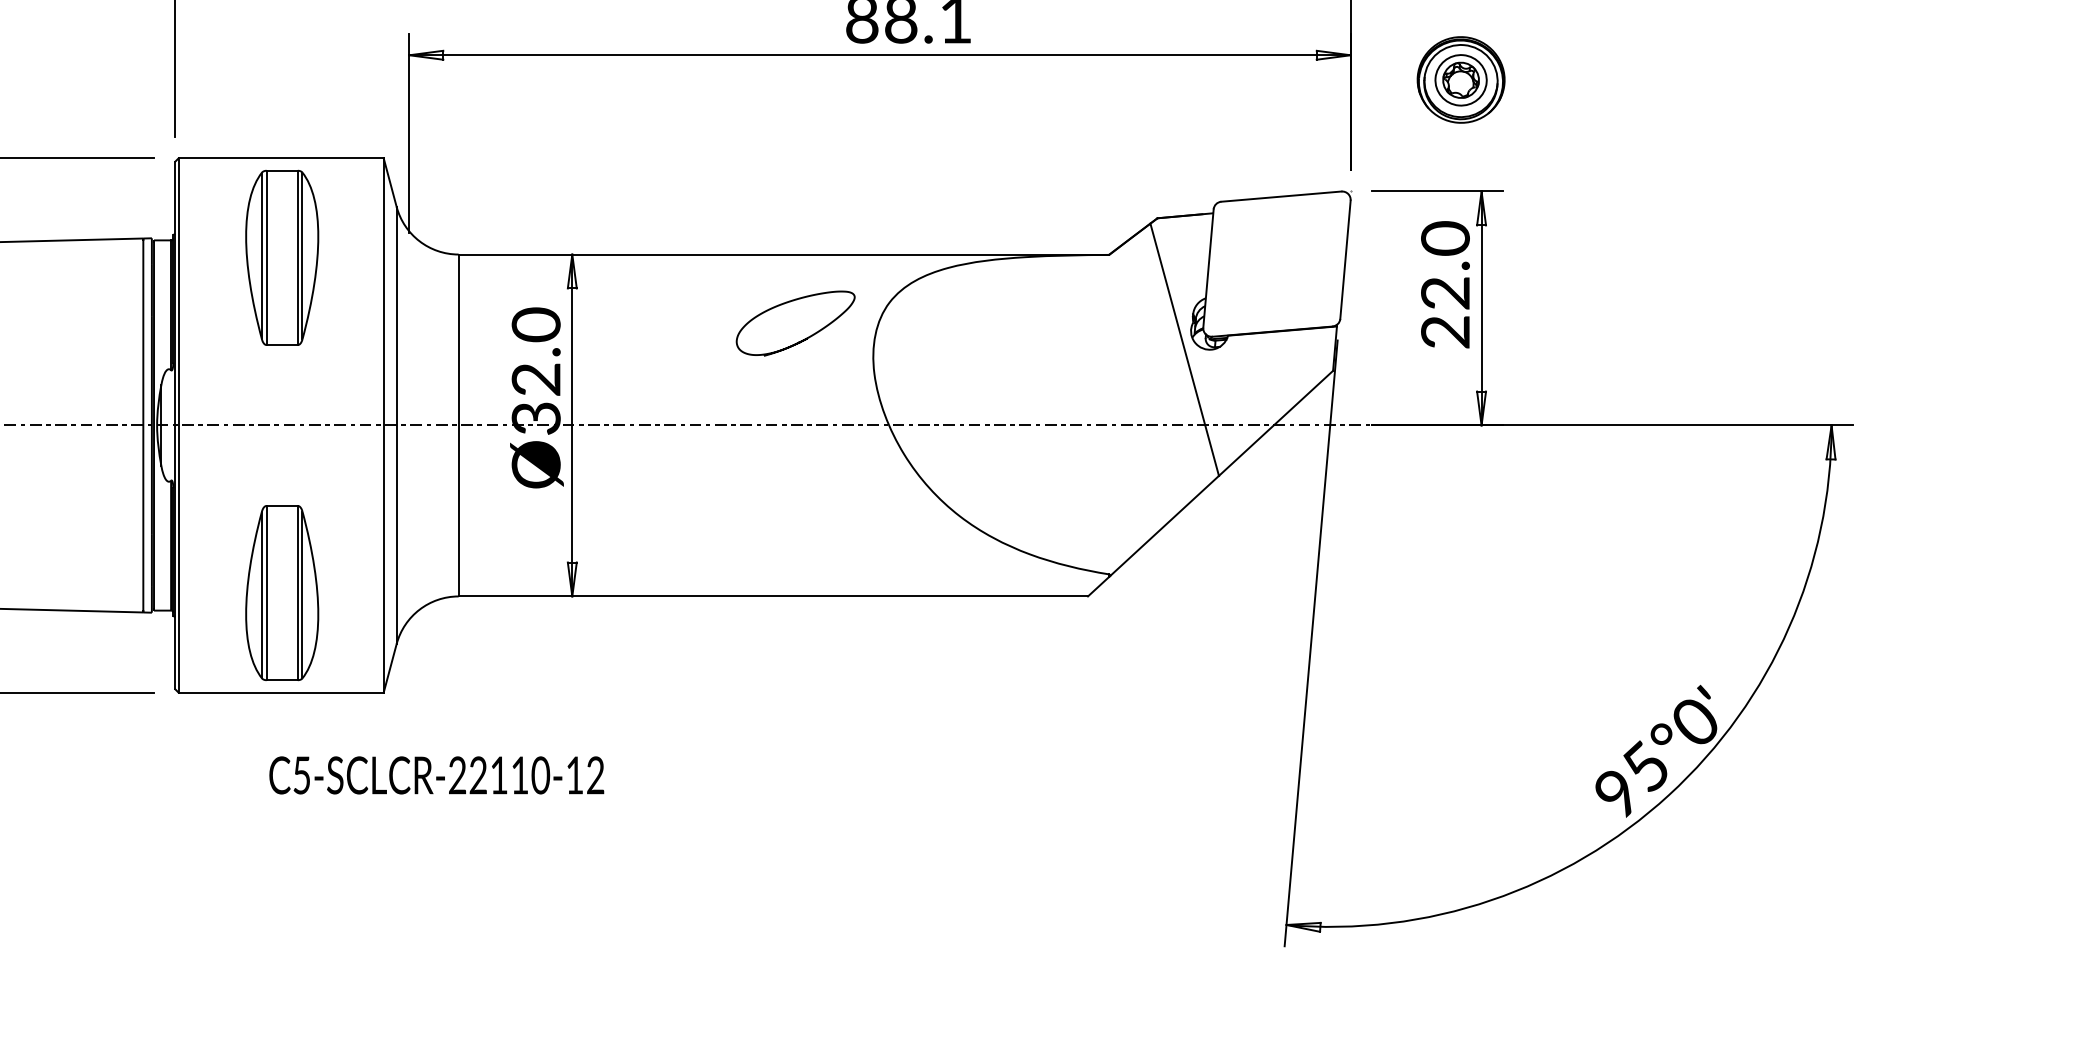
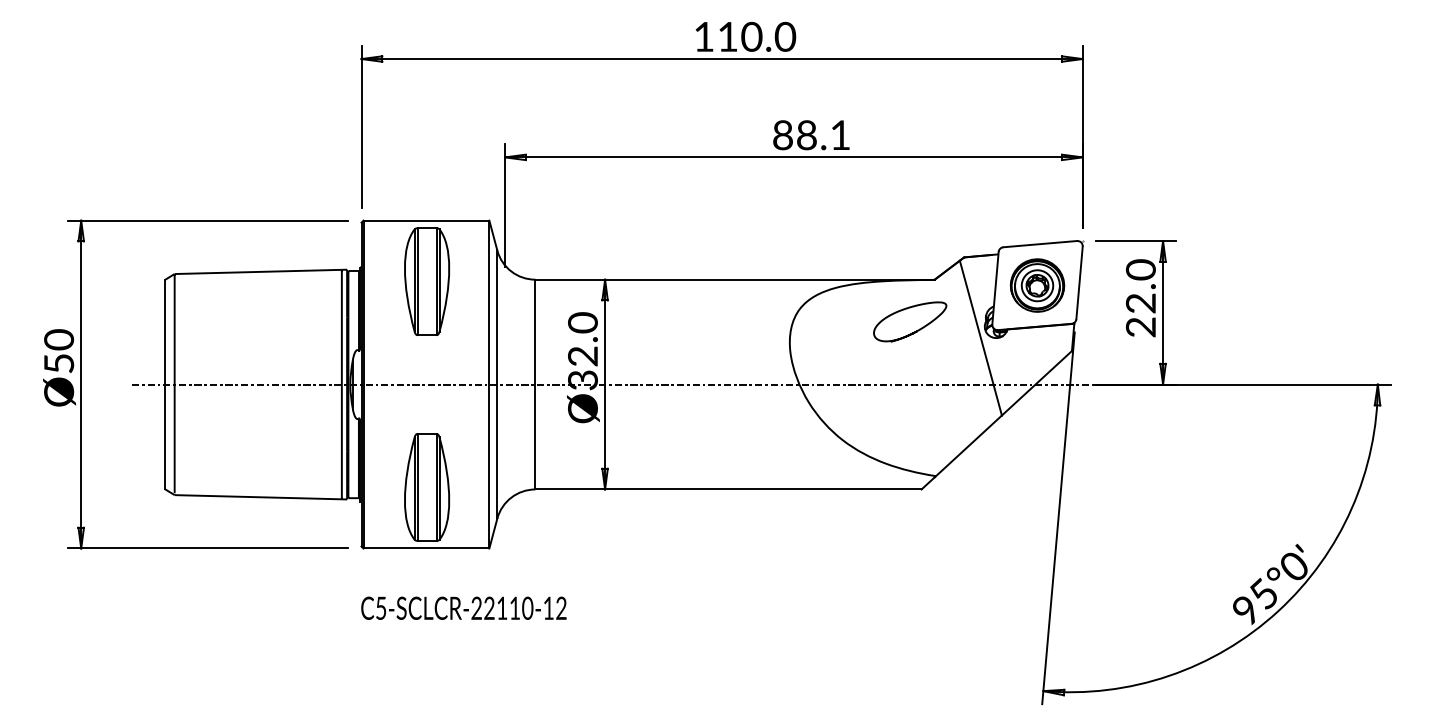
part: (1461, 79) -> (1037, 285), moved
curve: (807, 335) -> (917, 329), moved
text: (436, 774) -> (463, 607), moved

